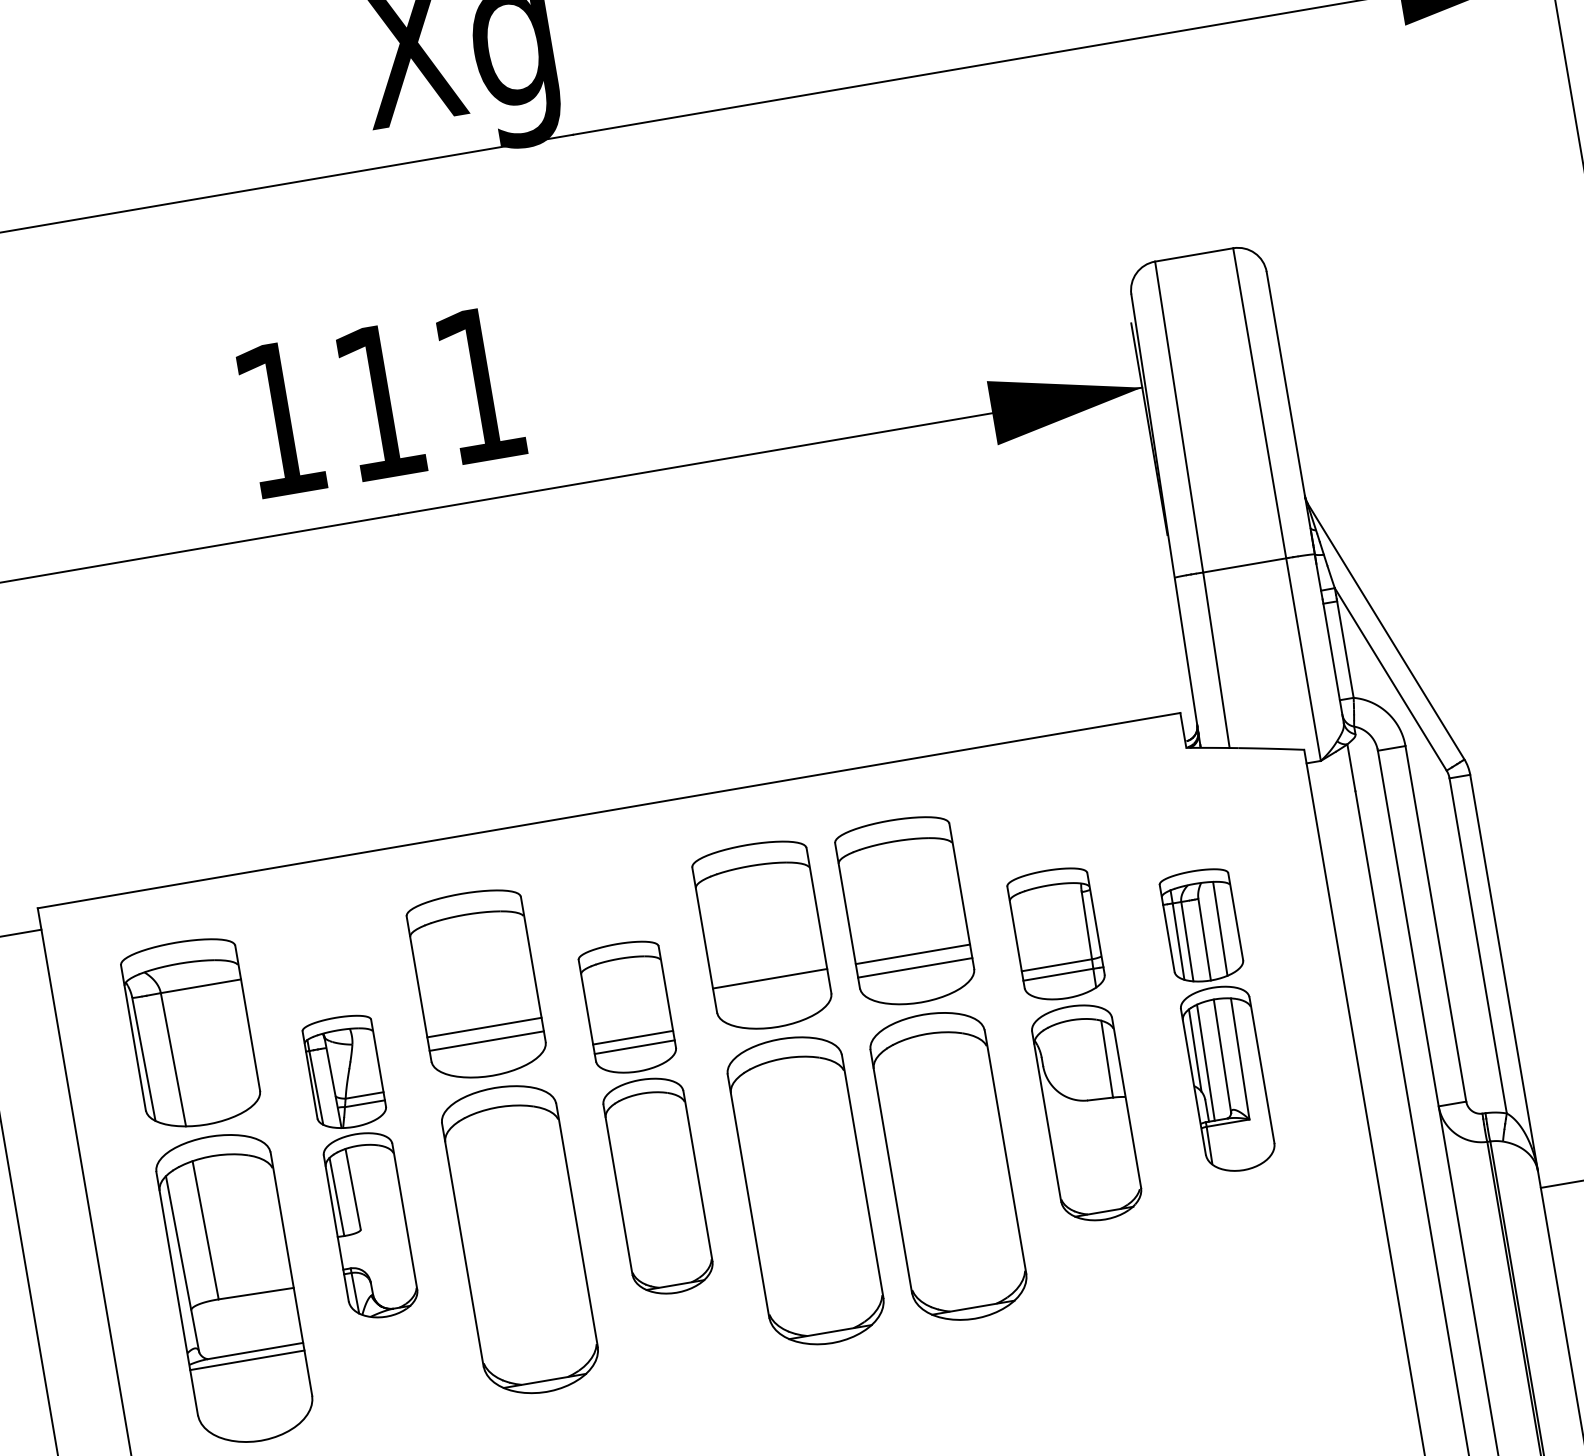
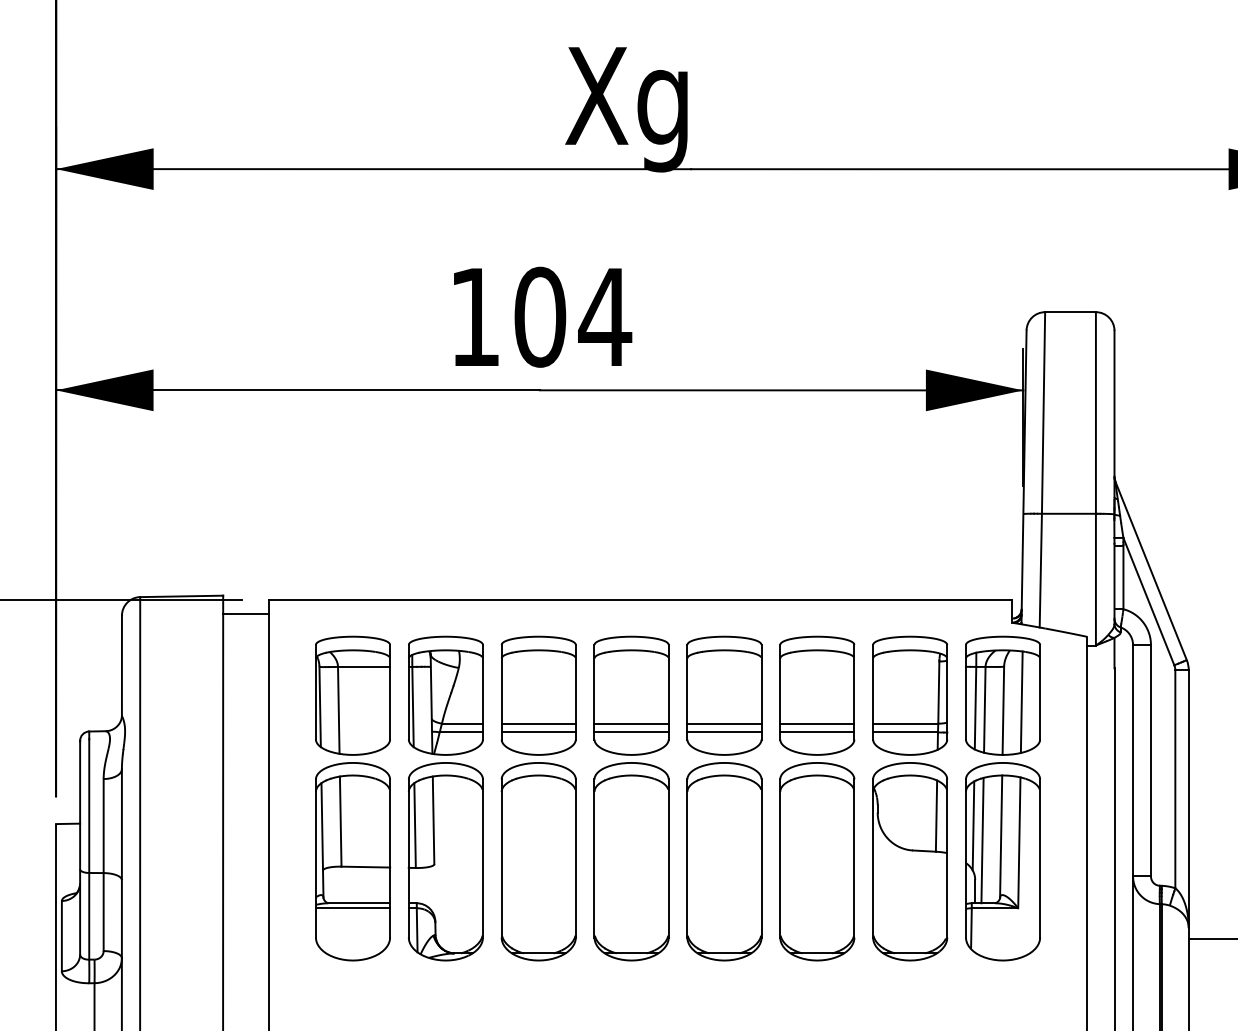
text: (430, 392) -> (573, 316), 111 -> 104
line: (772, 992) -> (724, 732), added
part: (1217, 1020) -> (1002, 798), size x1.67
part: (1075, 1044) -> (910, 798), size x1.43
part: (646, 1118) -> (631, 798), size x1.43
part: (360, 1167) -> (445, 798), size x1.67

